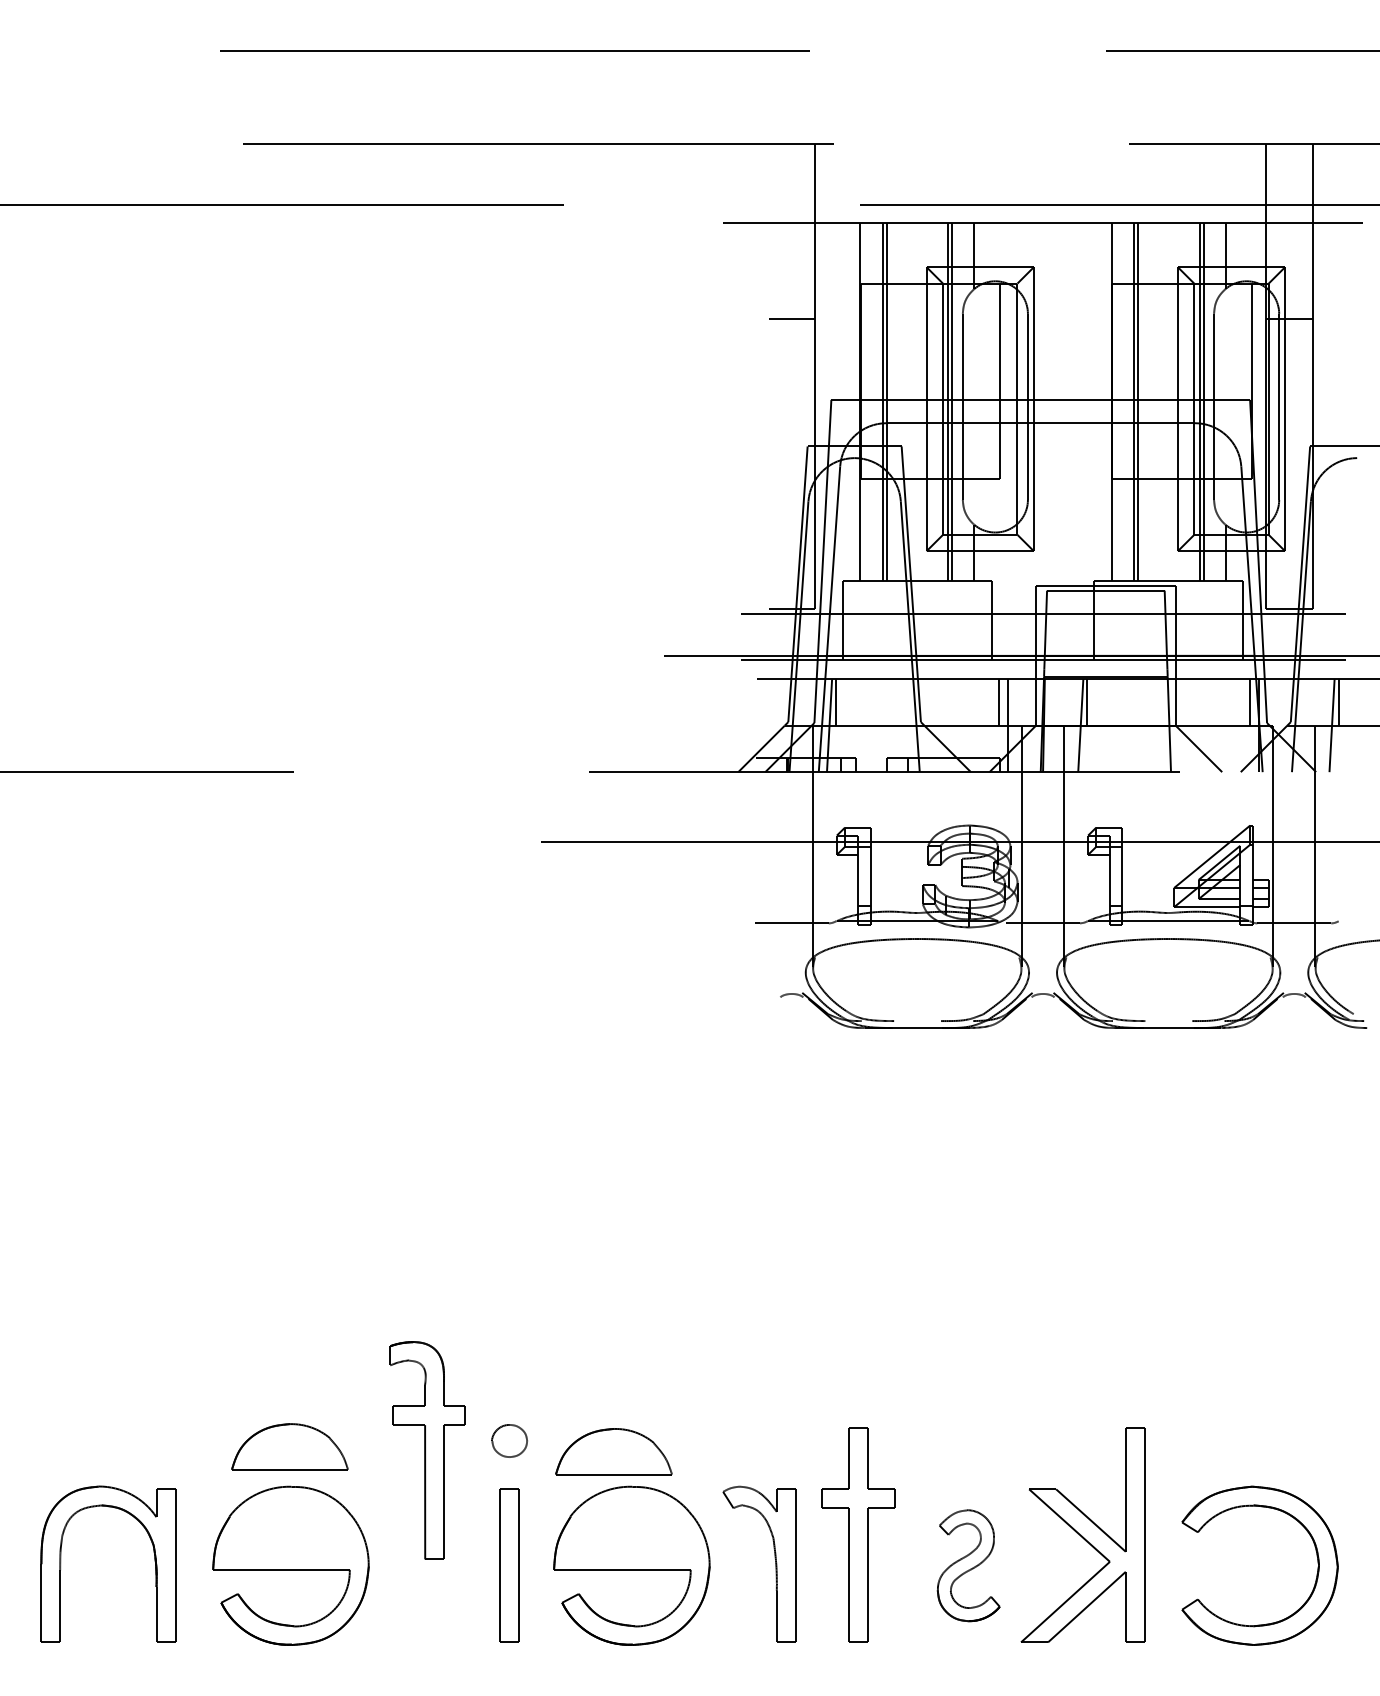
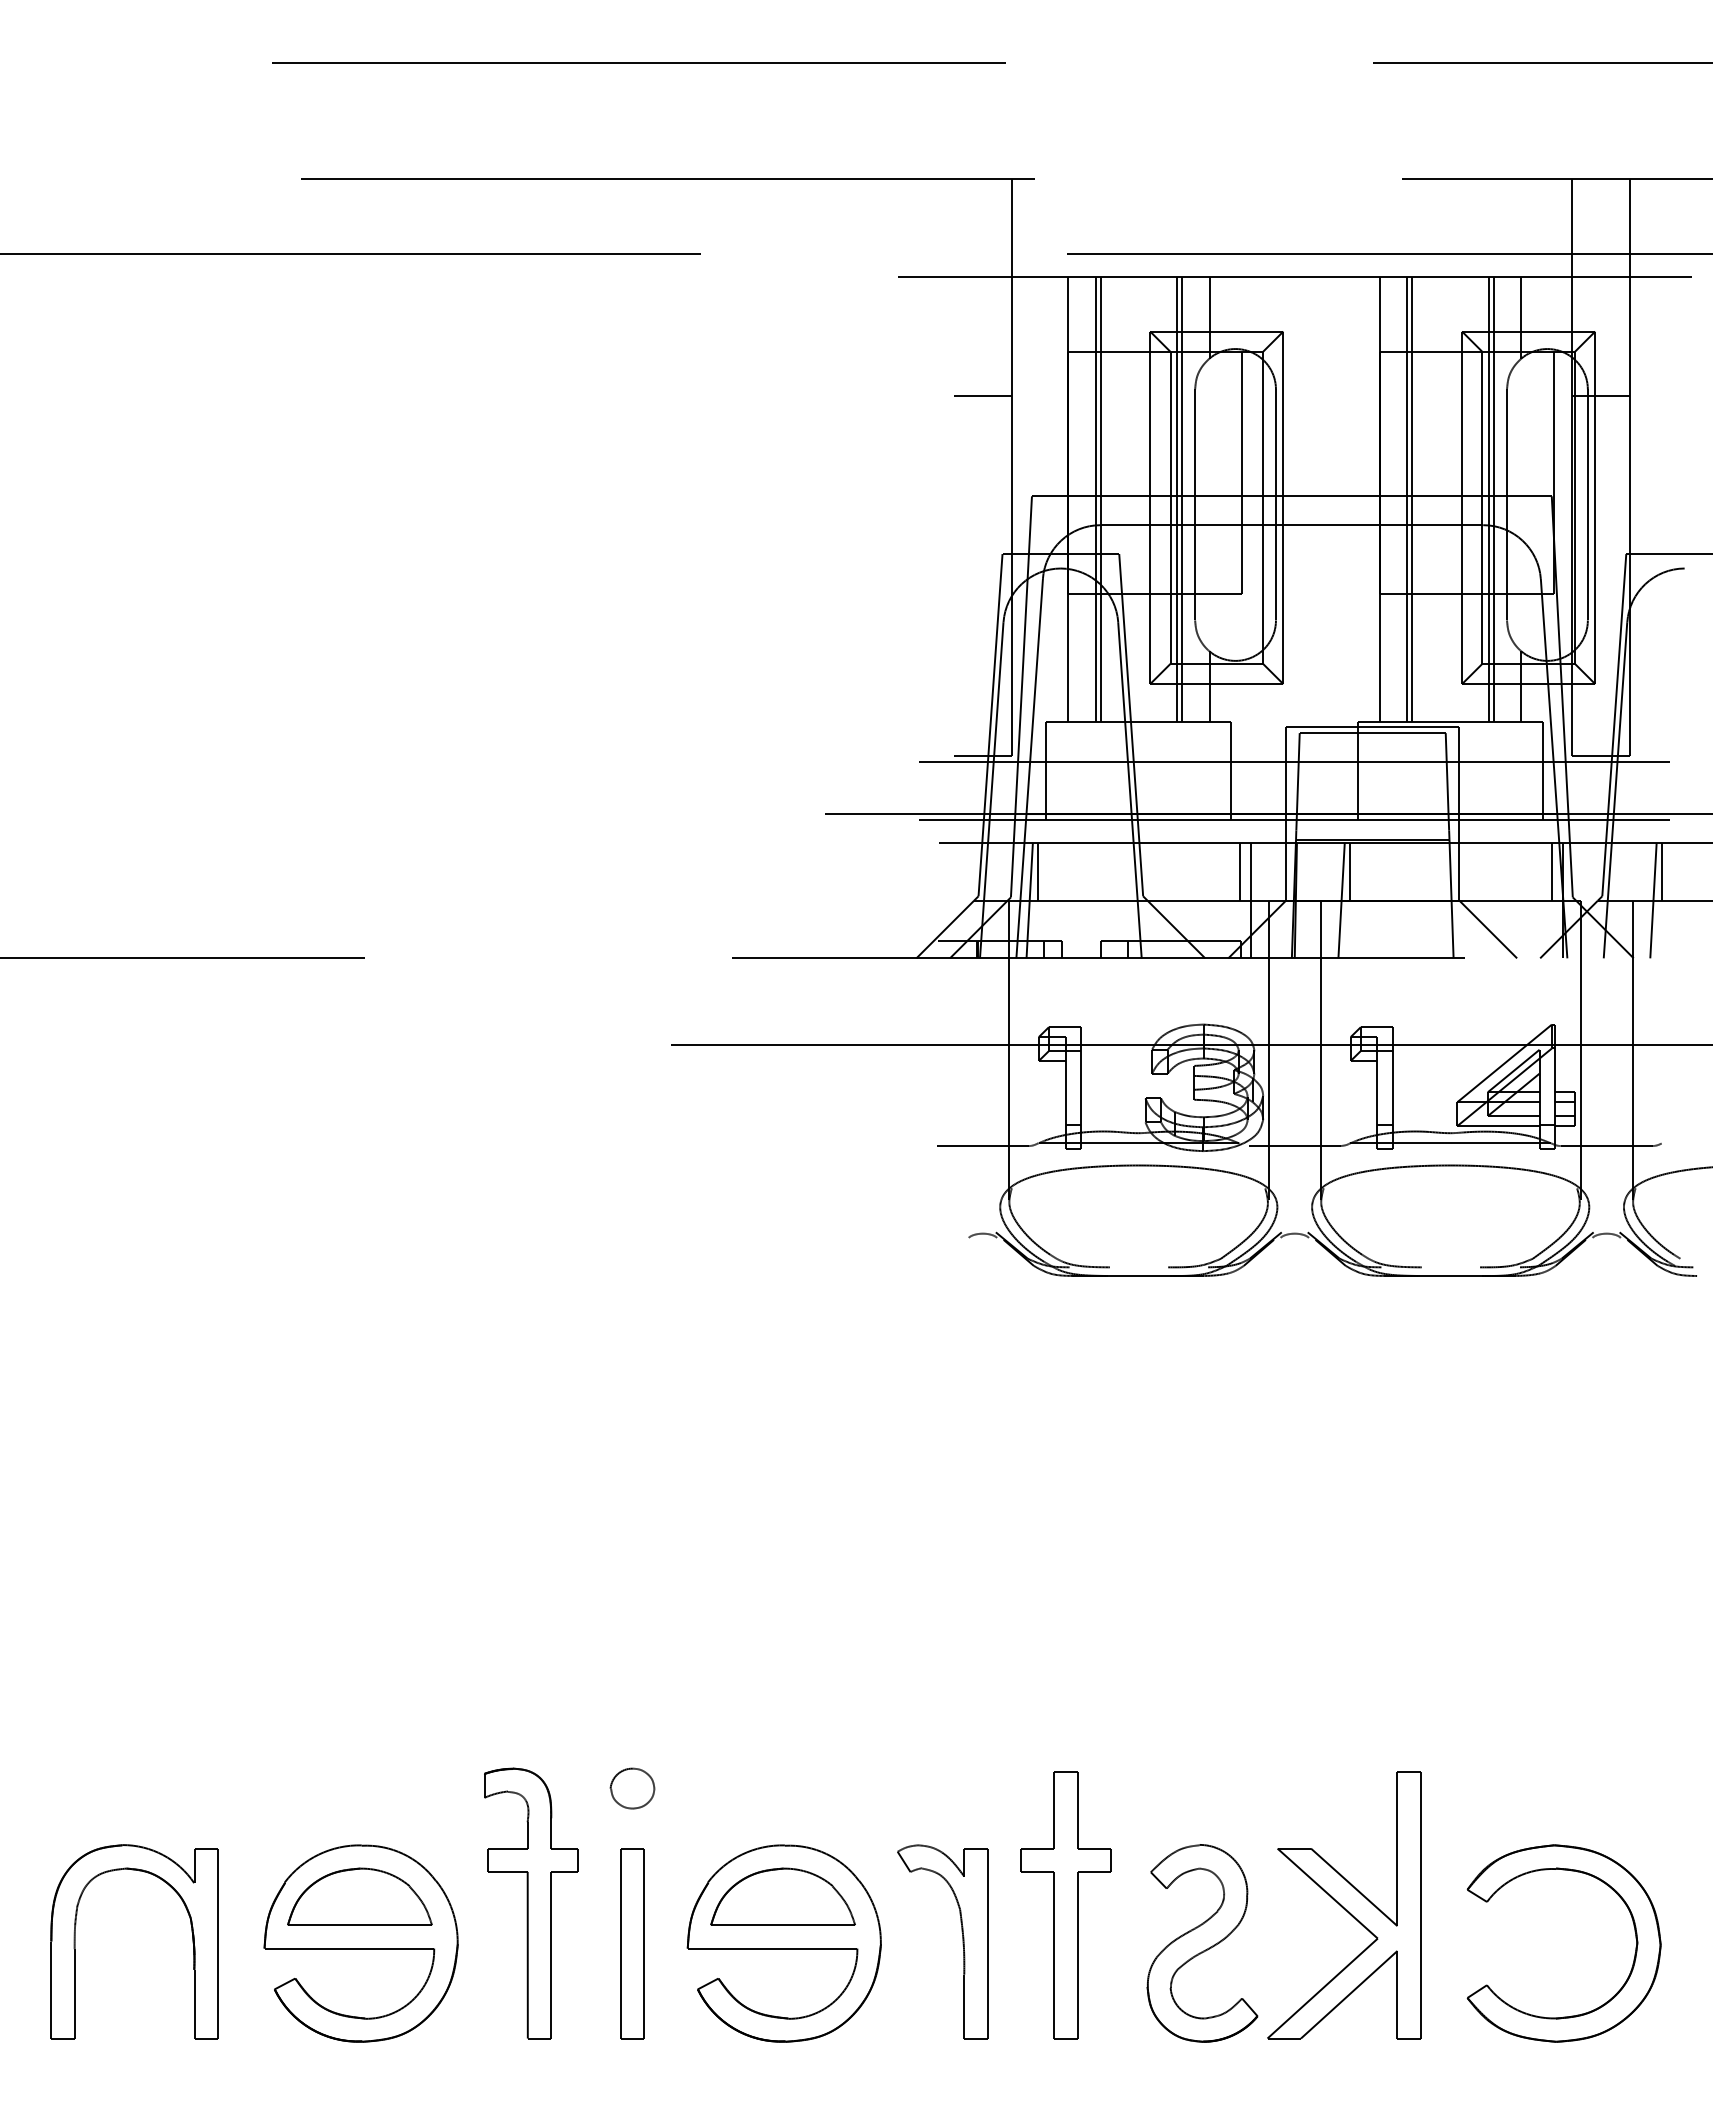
part: (289, 1446) -> (359, 1896), moved
part: (428, 1450) -> (531, 1903), moved
part: (613, 1451) -> (782, 1896), moved
part: (968, 1565) -> (1202, 1943), size x1.43

